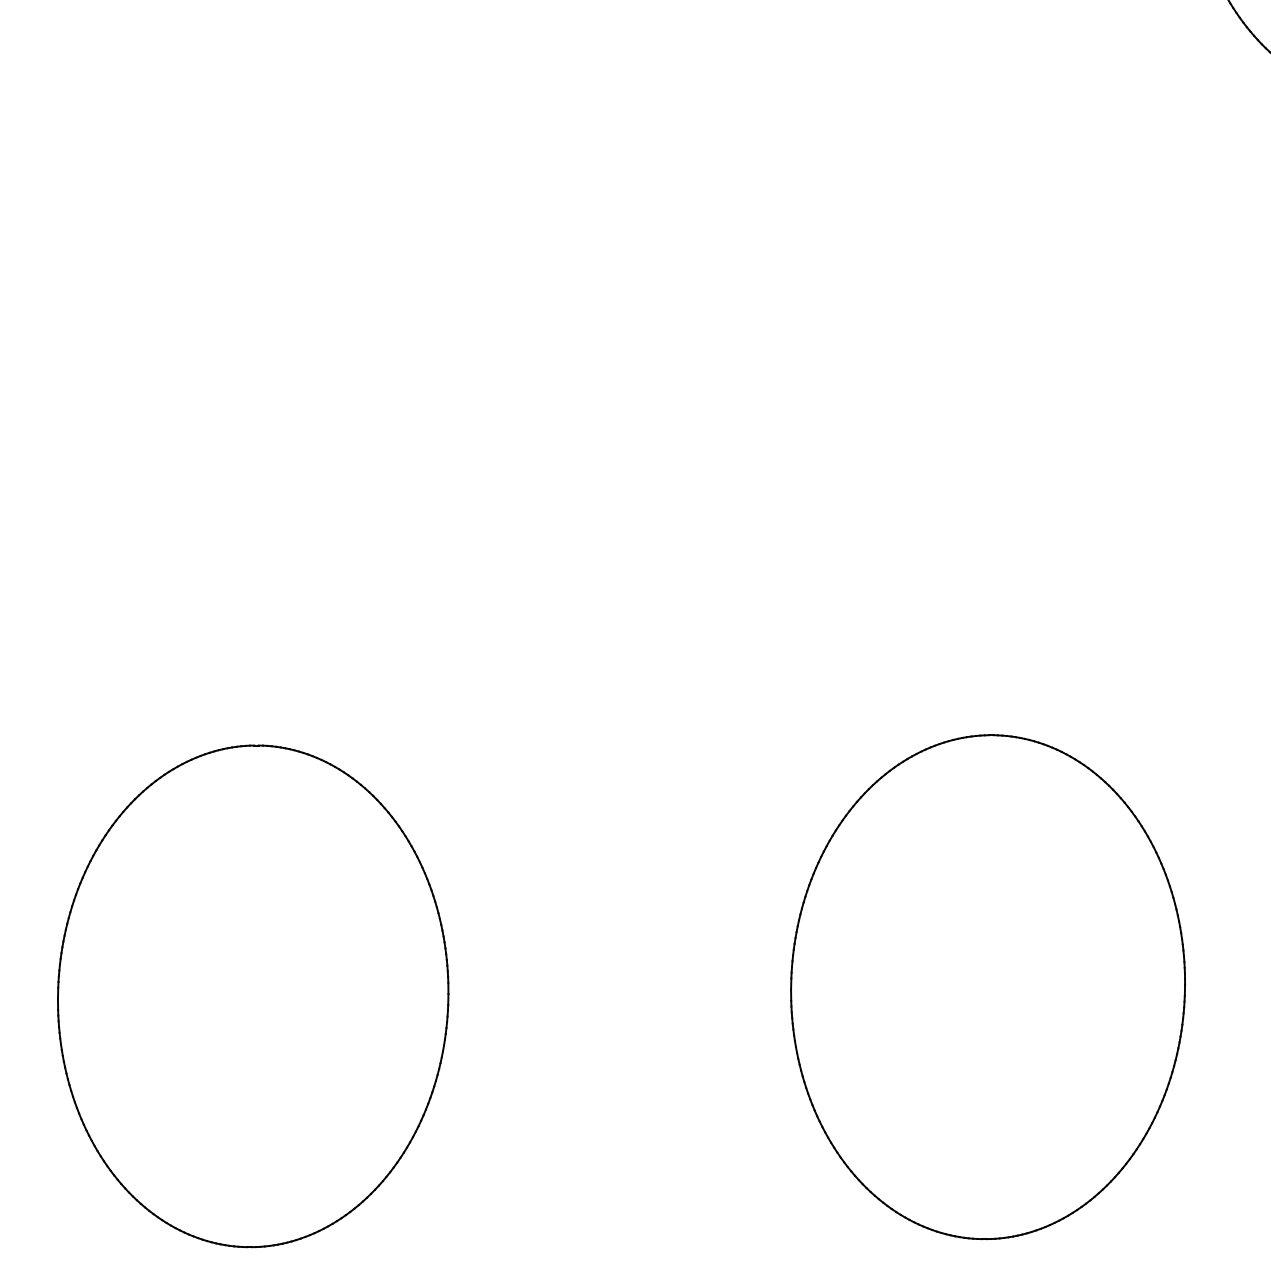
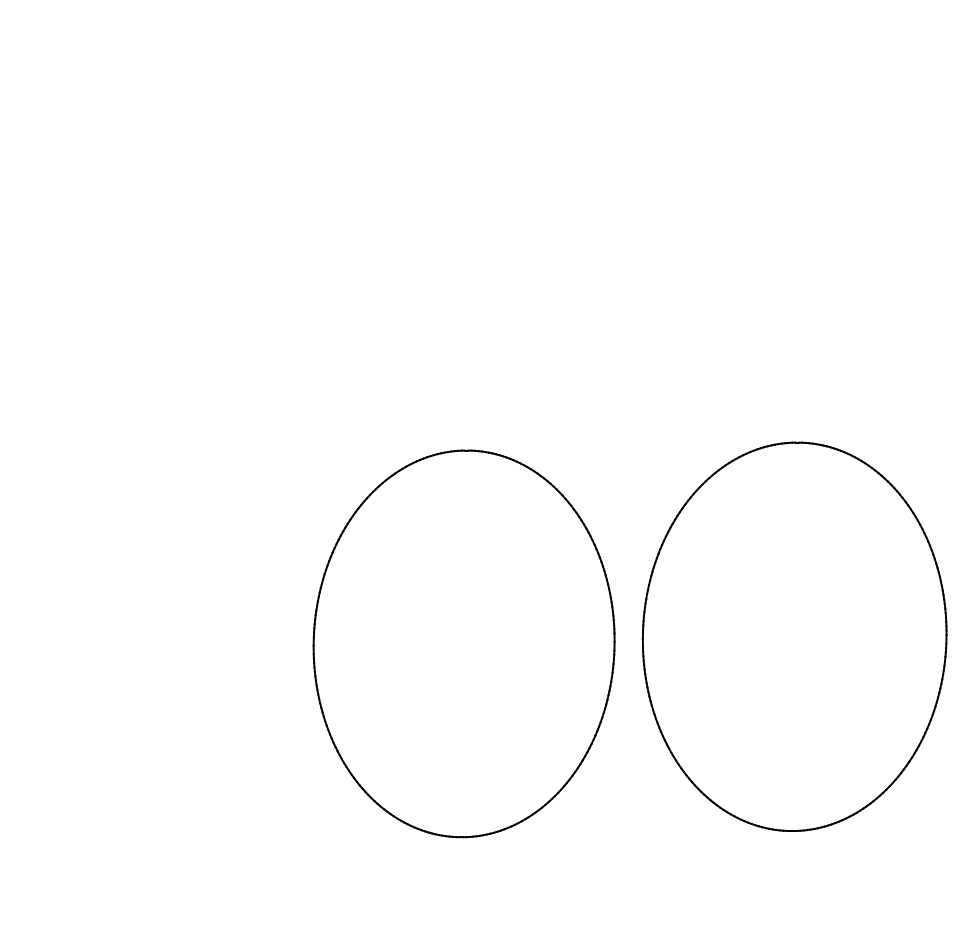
part: (253, 996) -> (464, 644), moved

